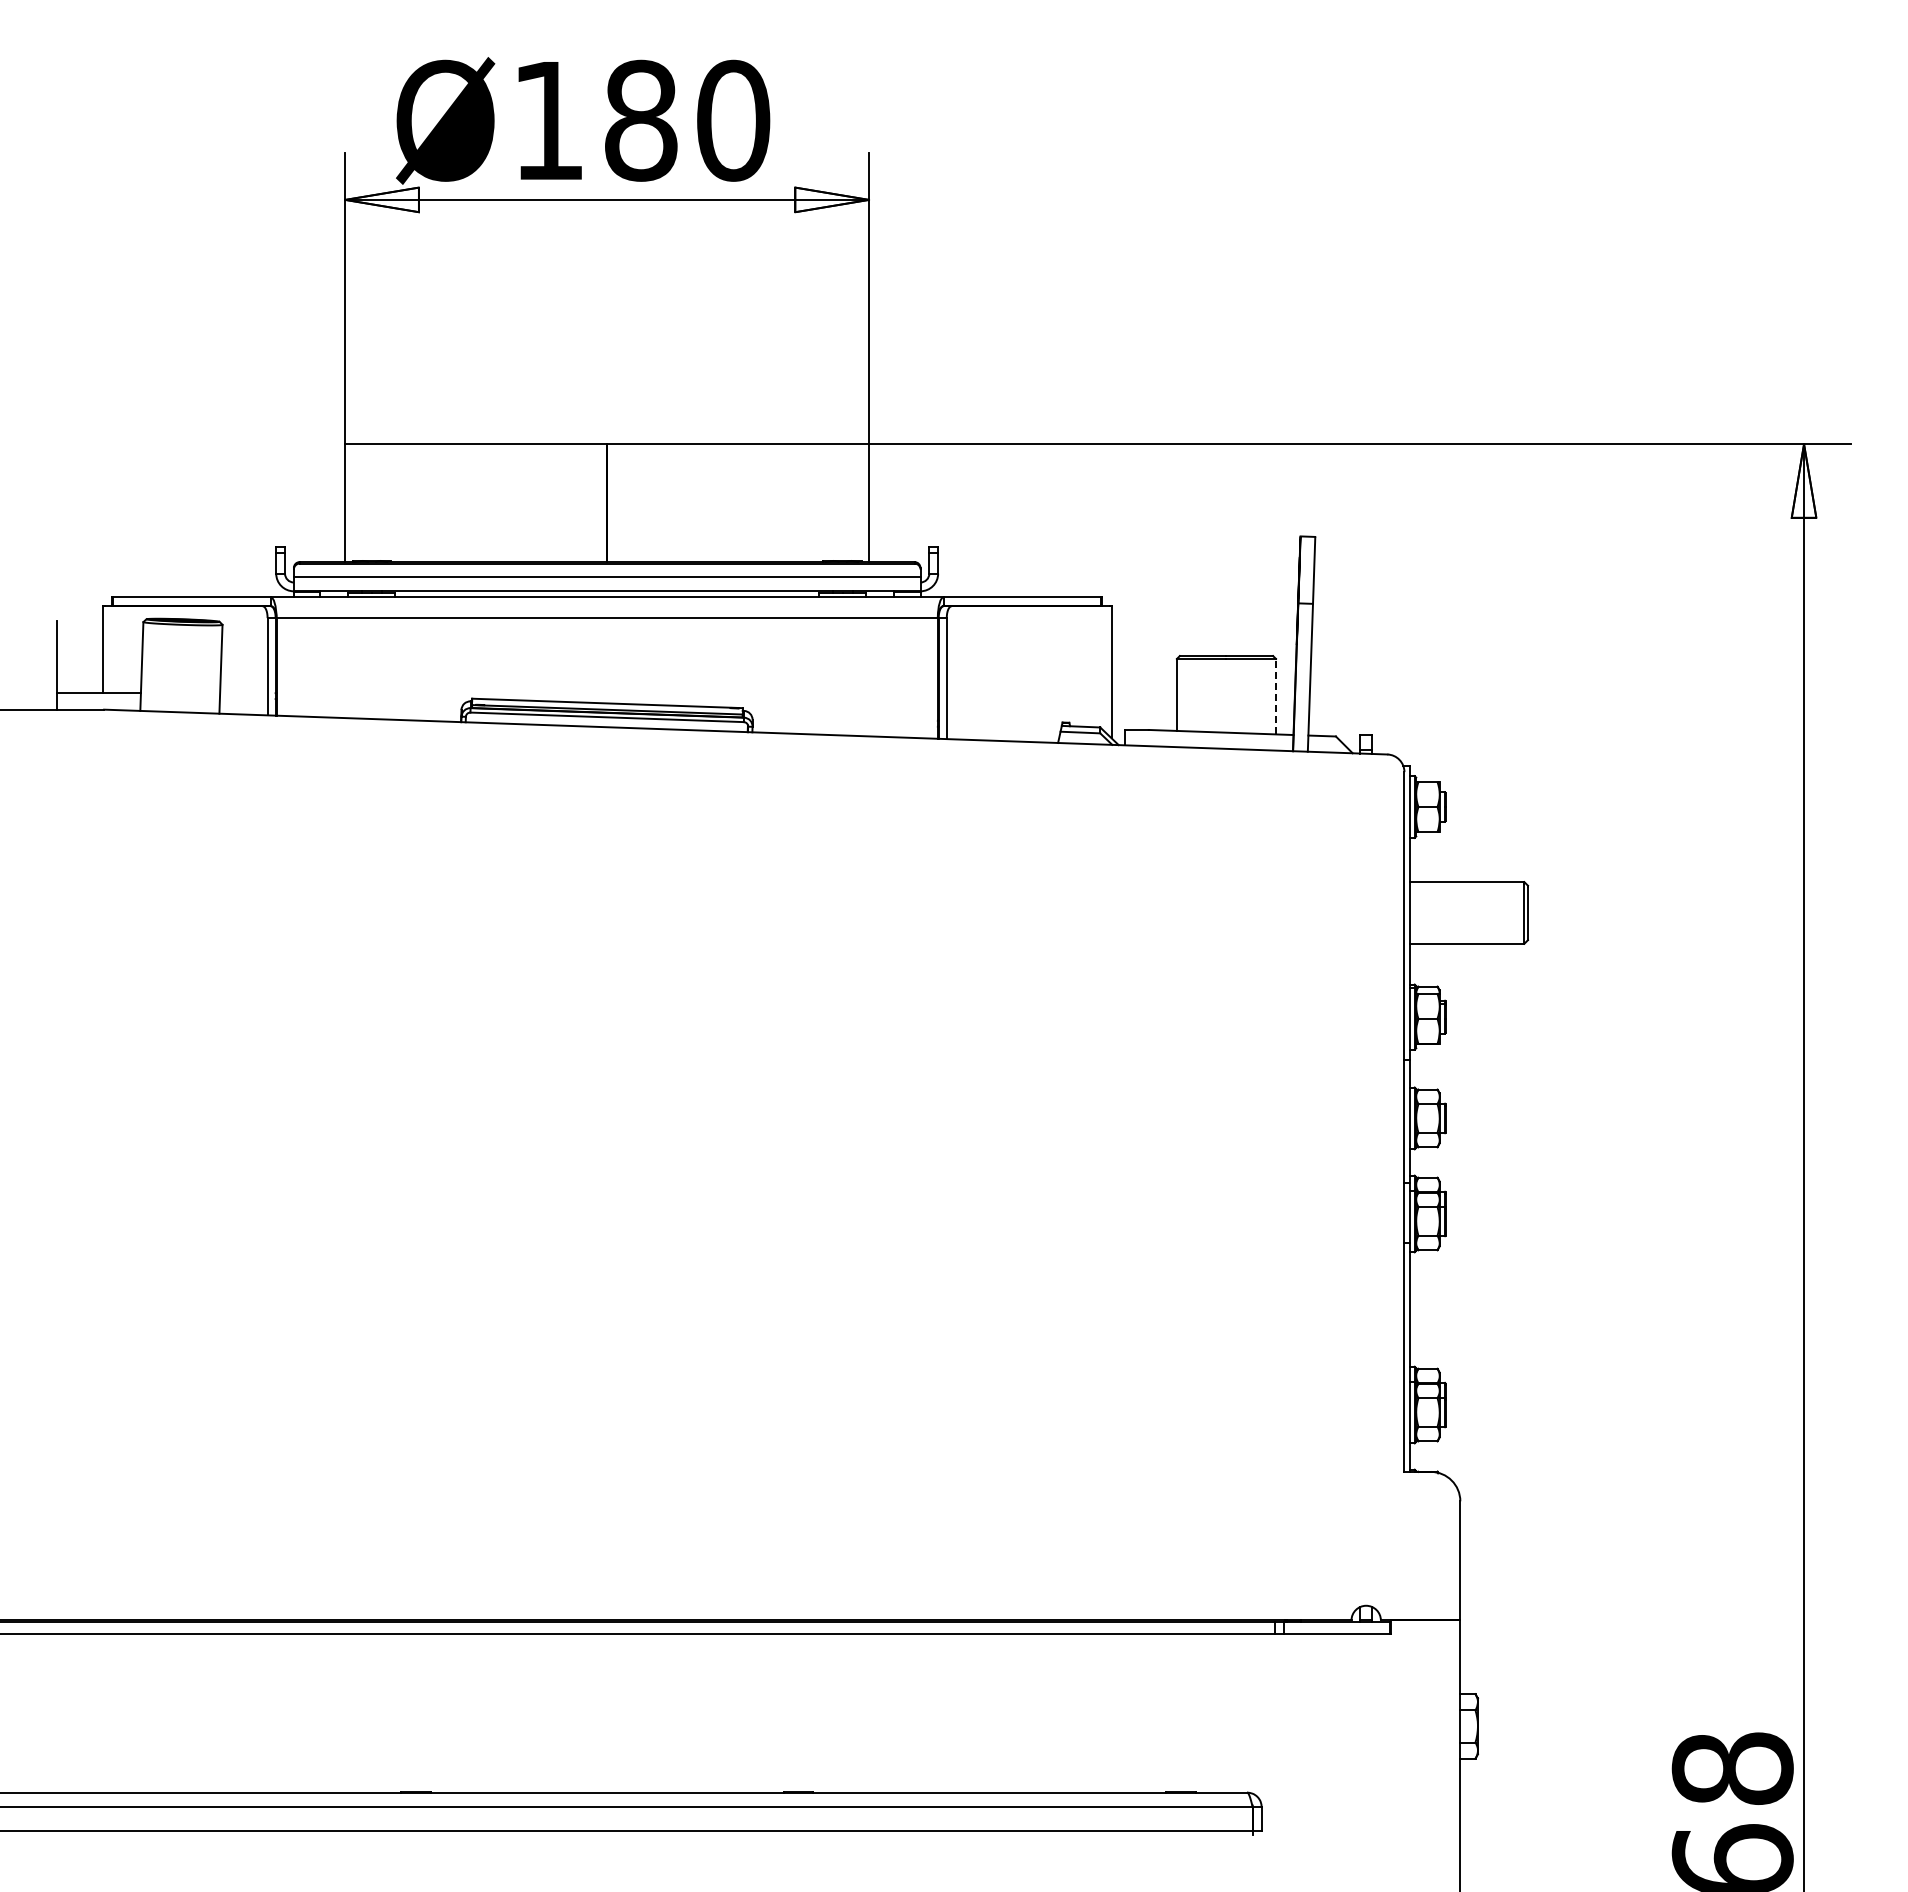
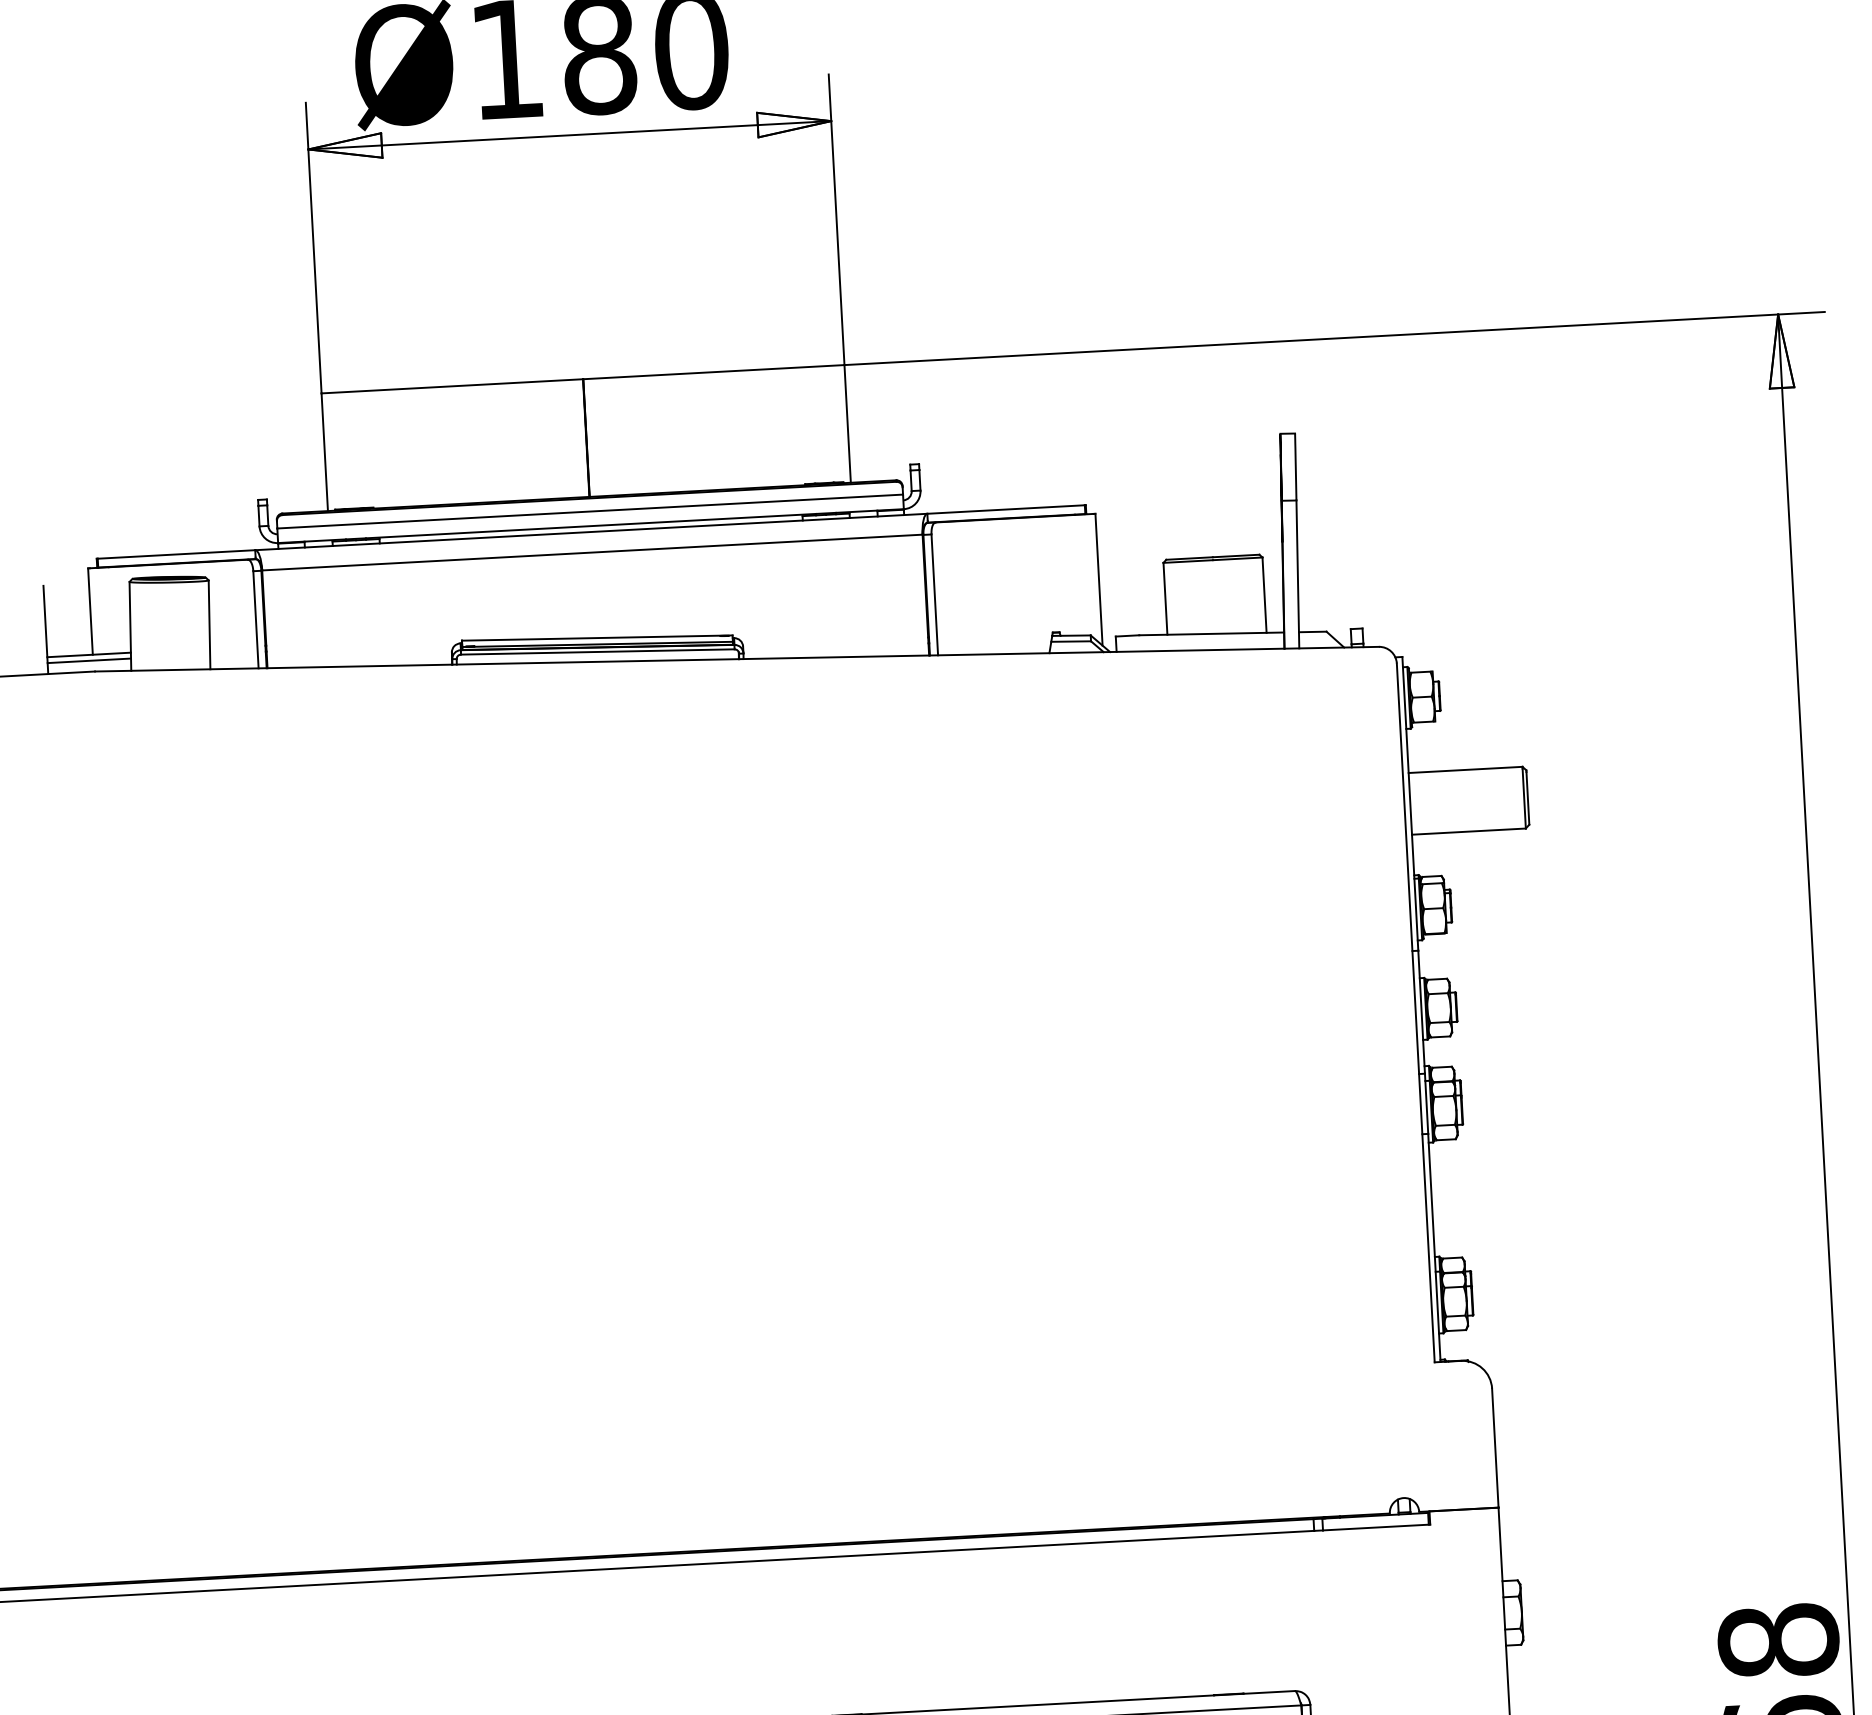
line: (1276, 696) -> (1265, 594), dashed -> solid
line: (98, 698) -> (88, 660), added

